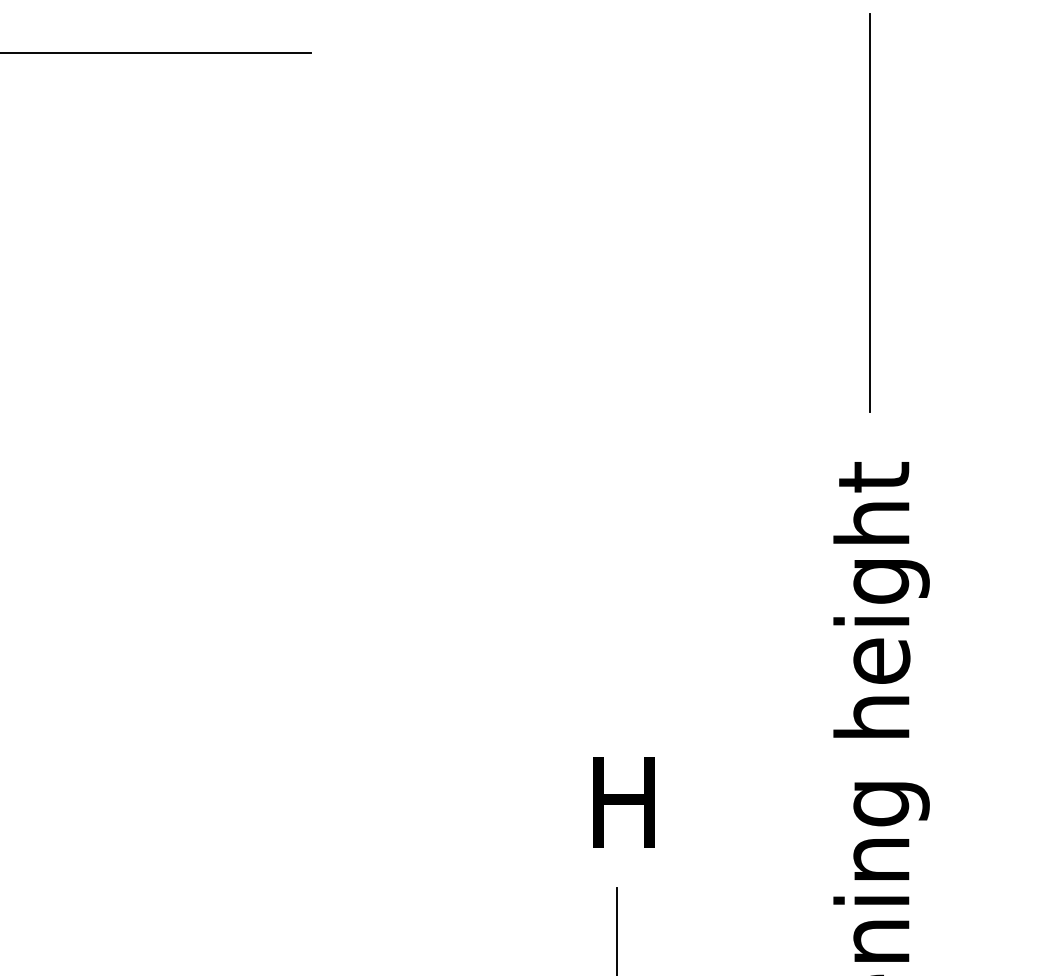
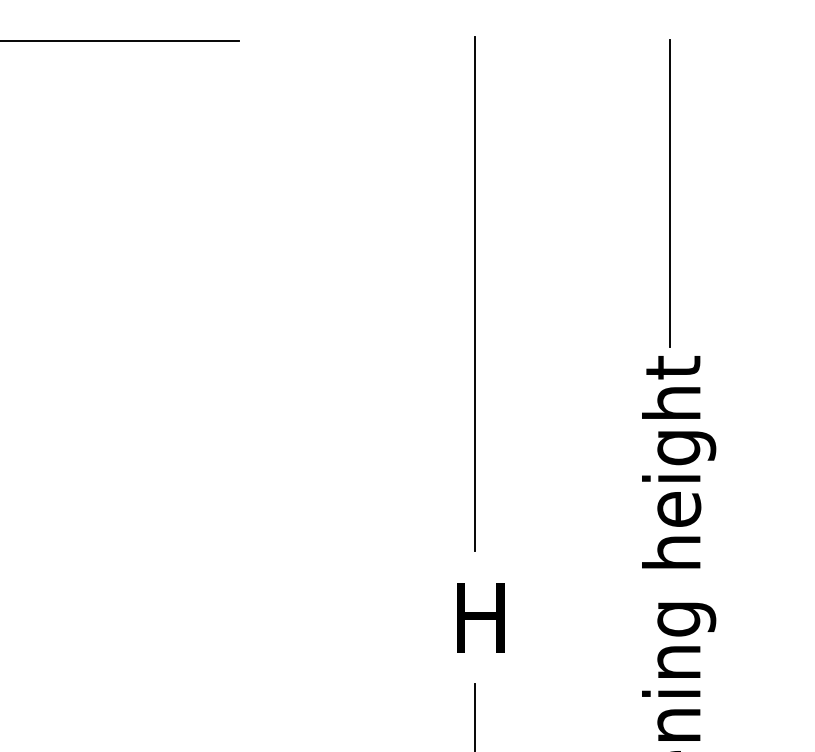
line: (869, 213) -> (669, 193), moved
line: (617, 380) -> (475, 293), added

